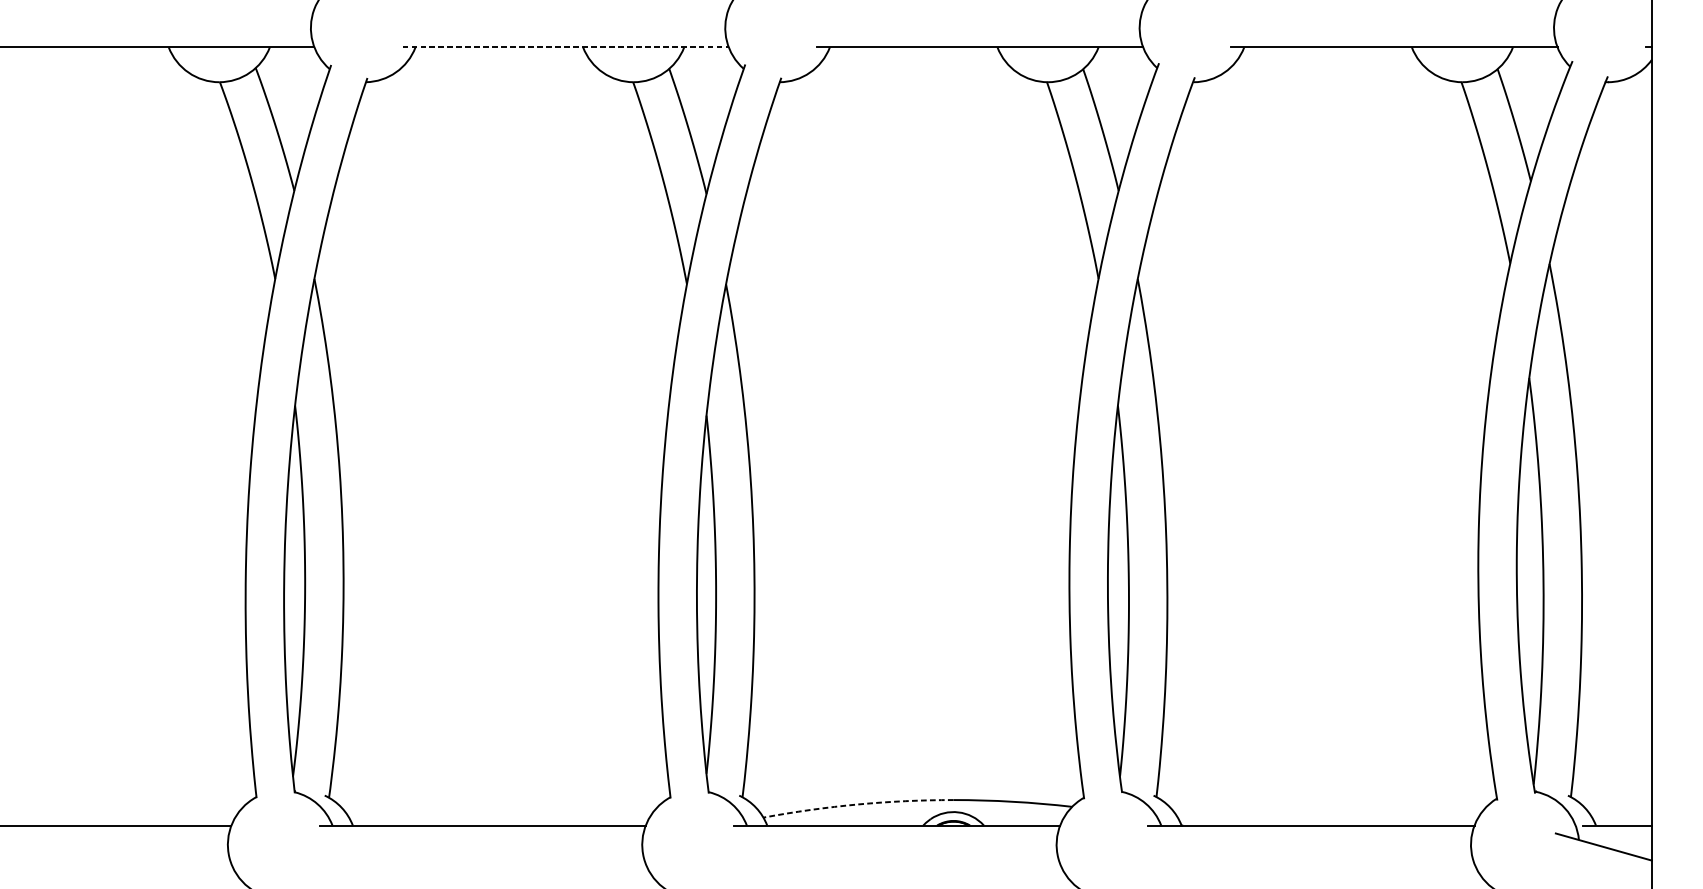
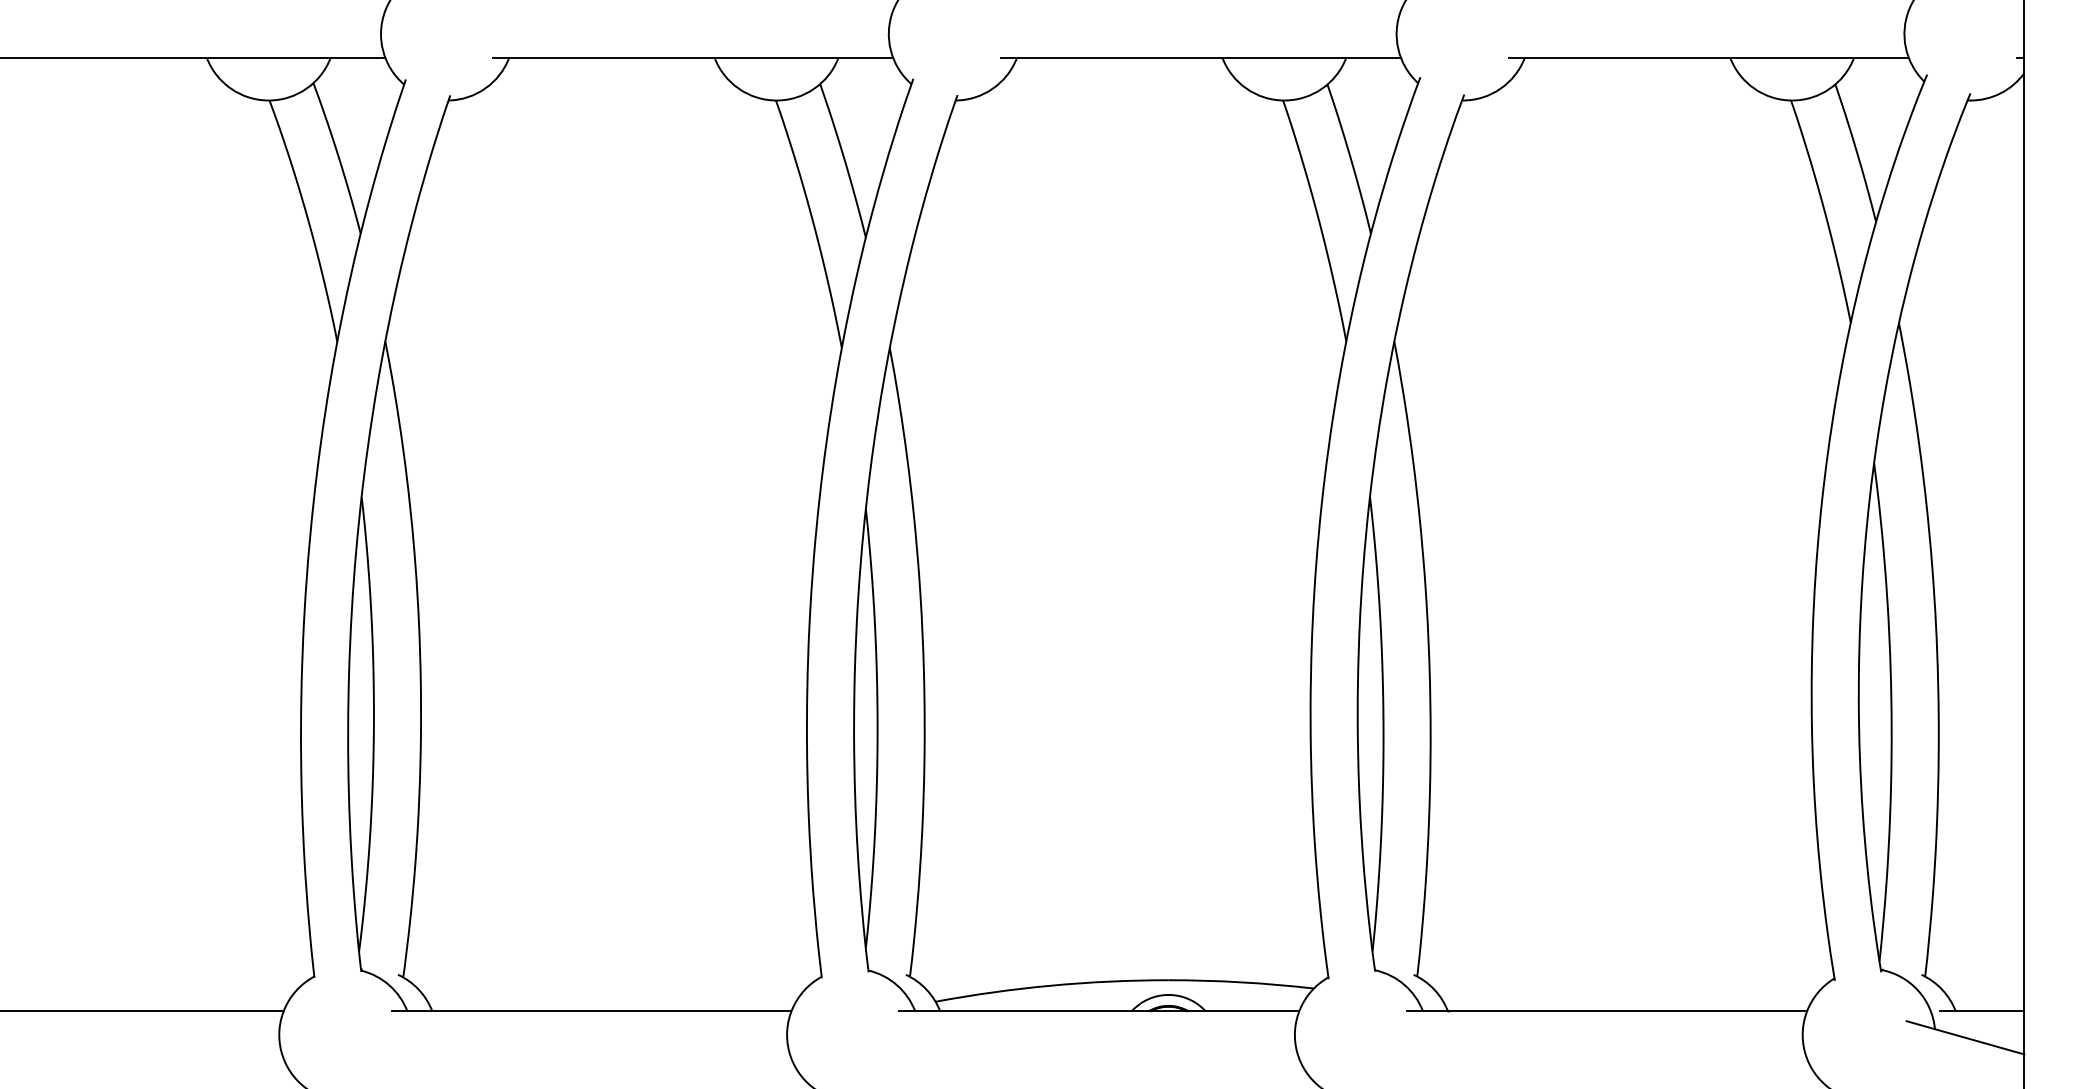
line: (565, 47) -> (693, 57), dashed -> solid
arc: (858, 804) -> (1051, 985), dashed -> solid

